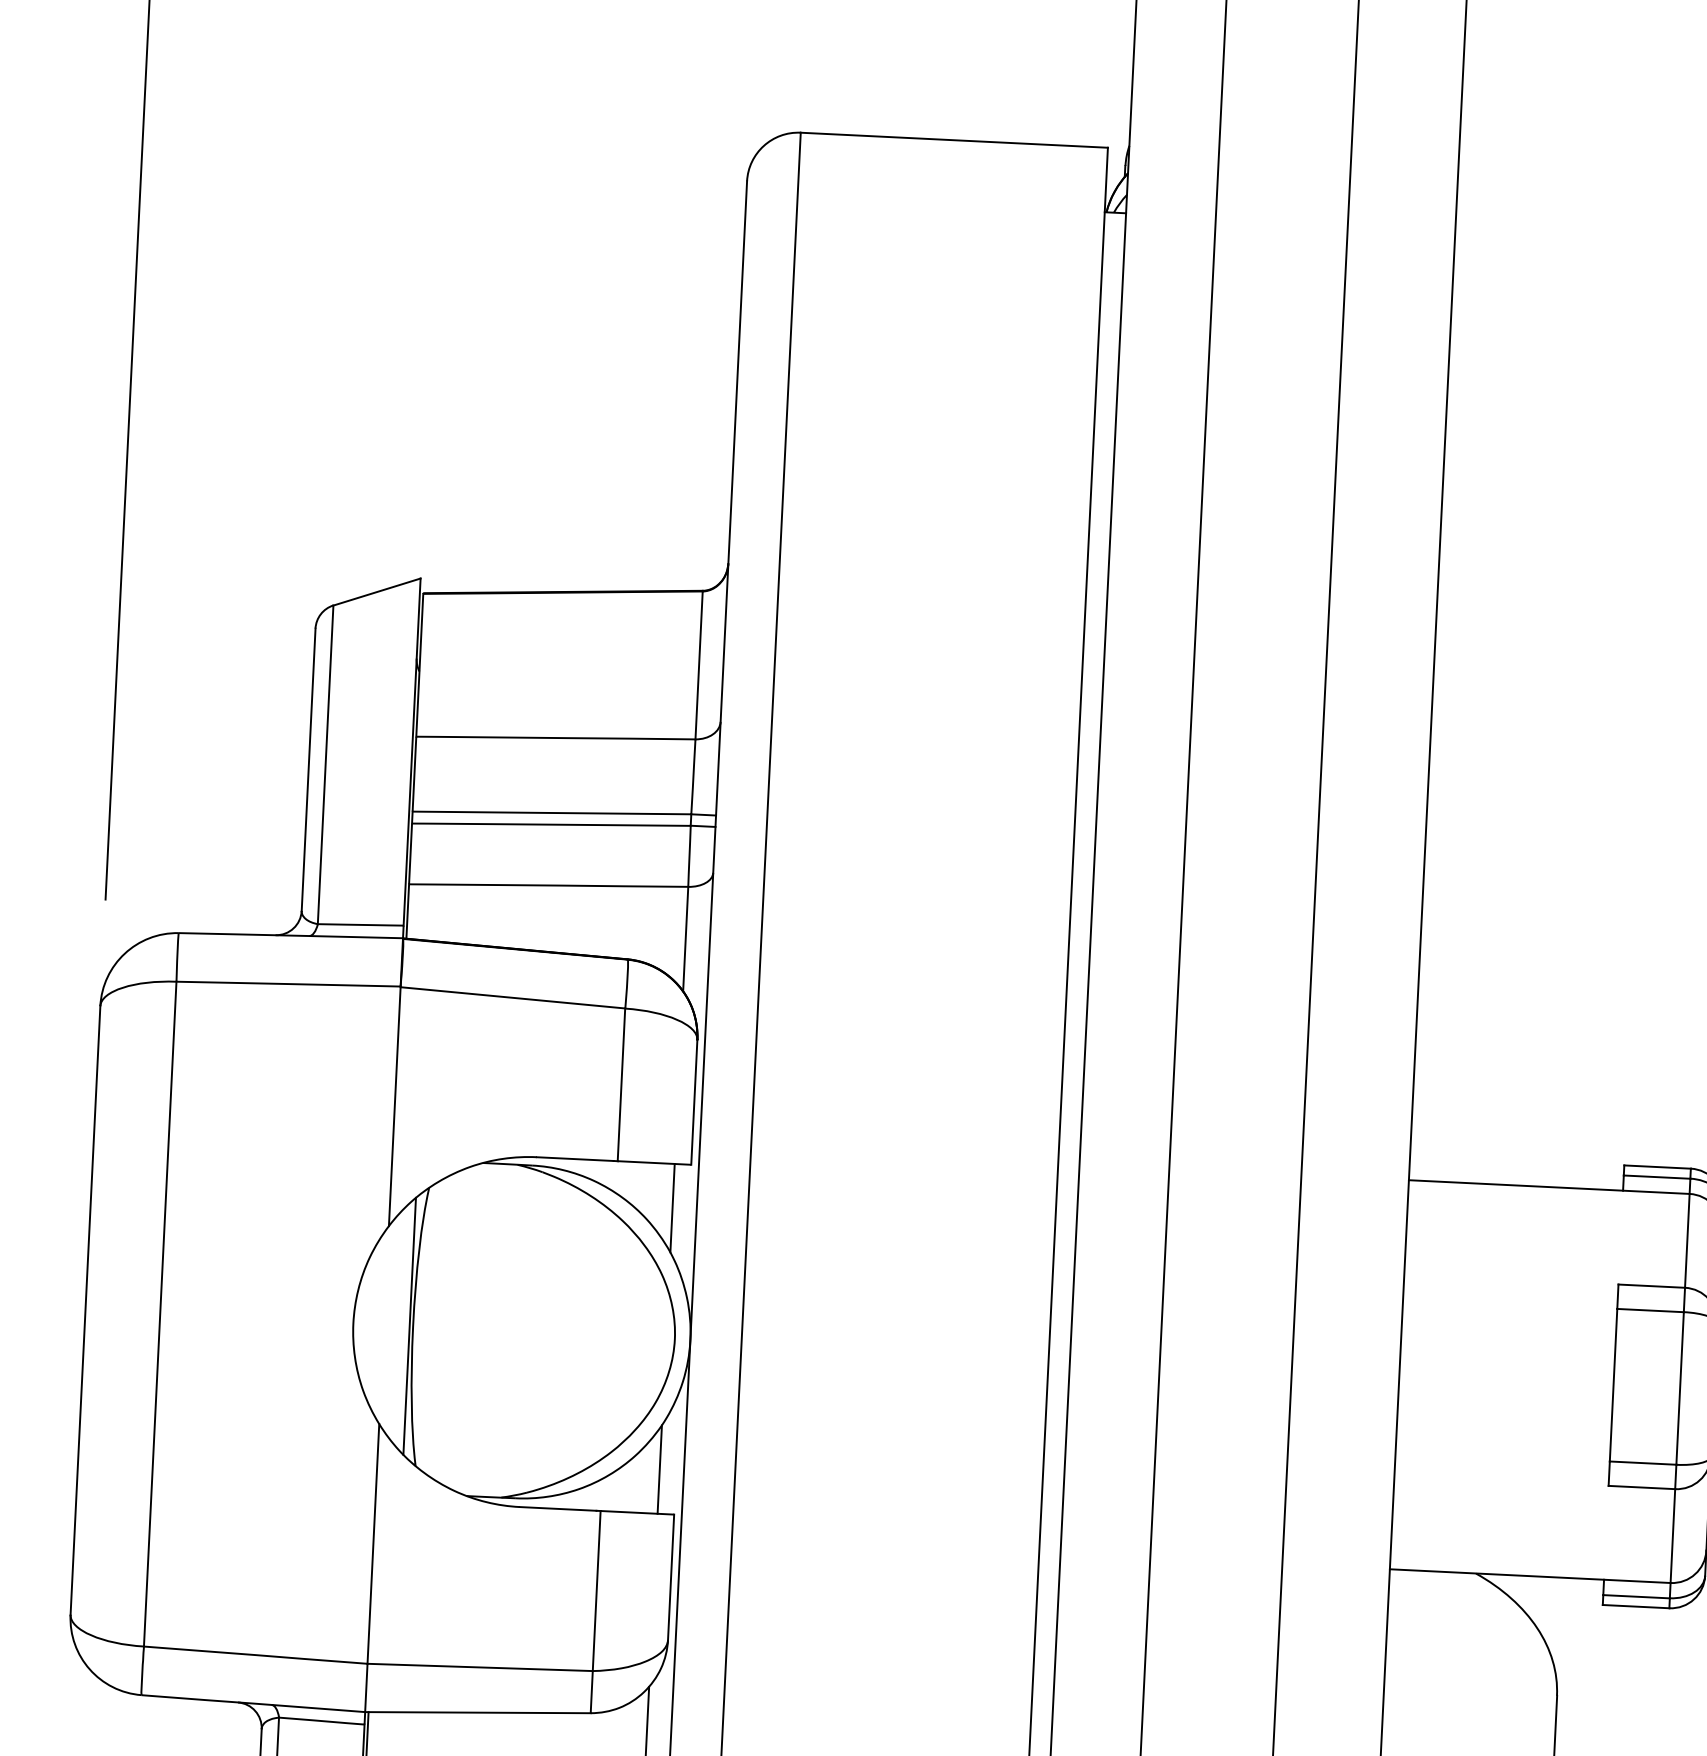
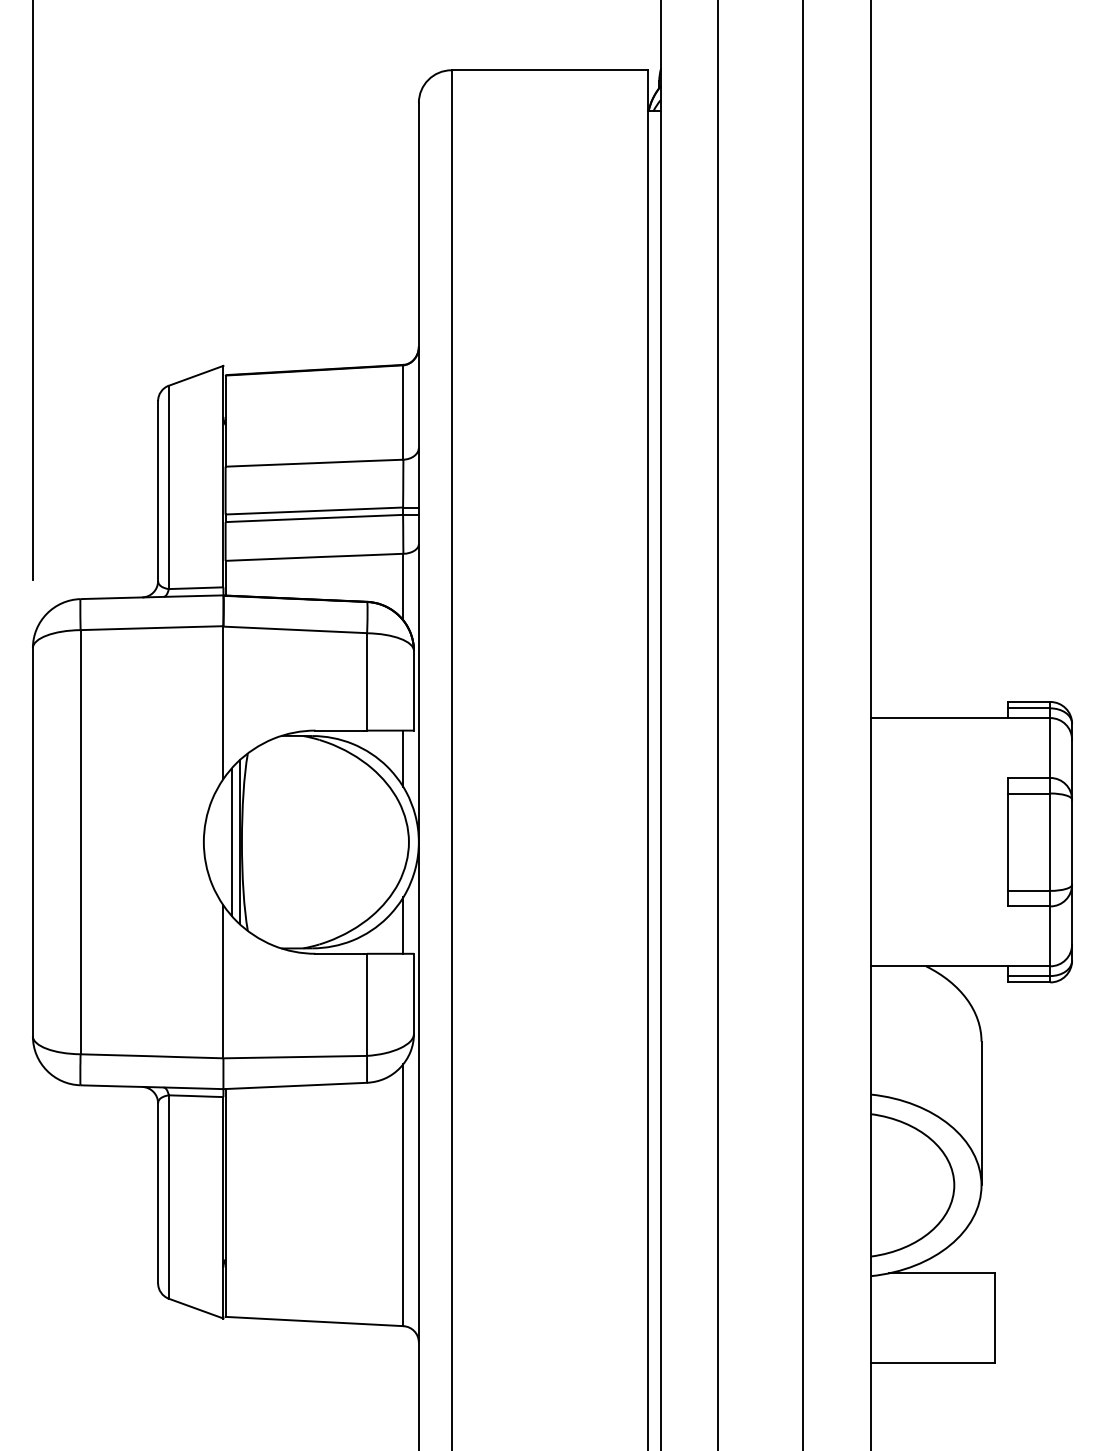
line: (396, 1324) -> (231, 841), added

